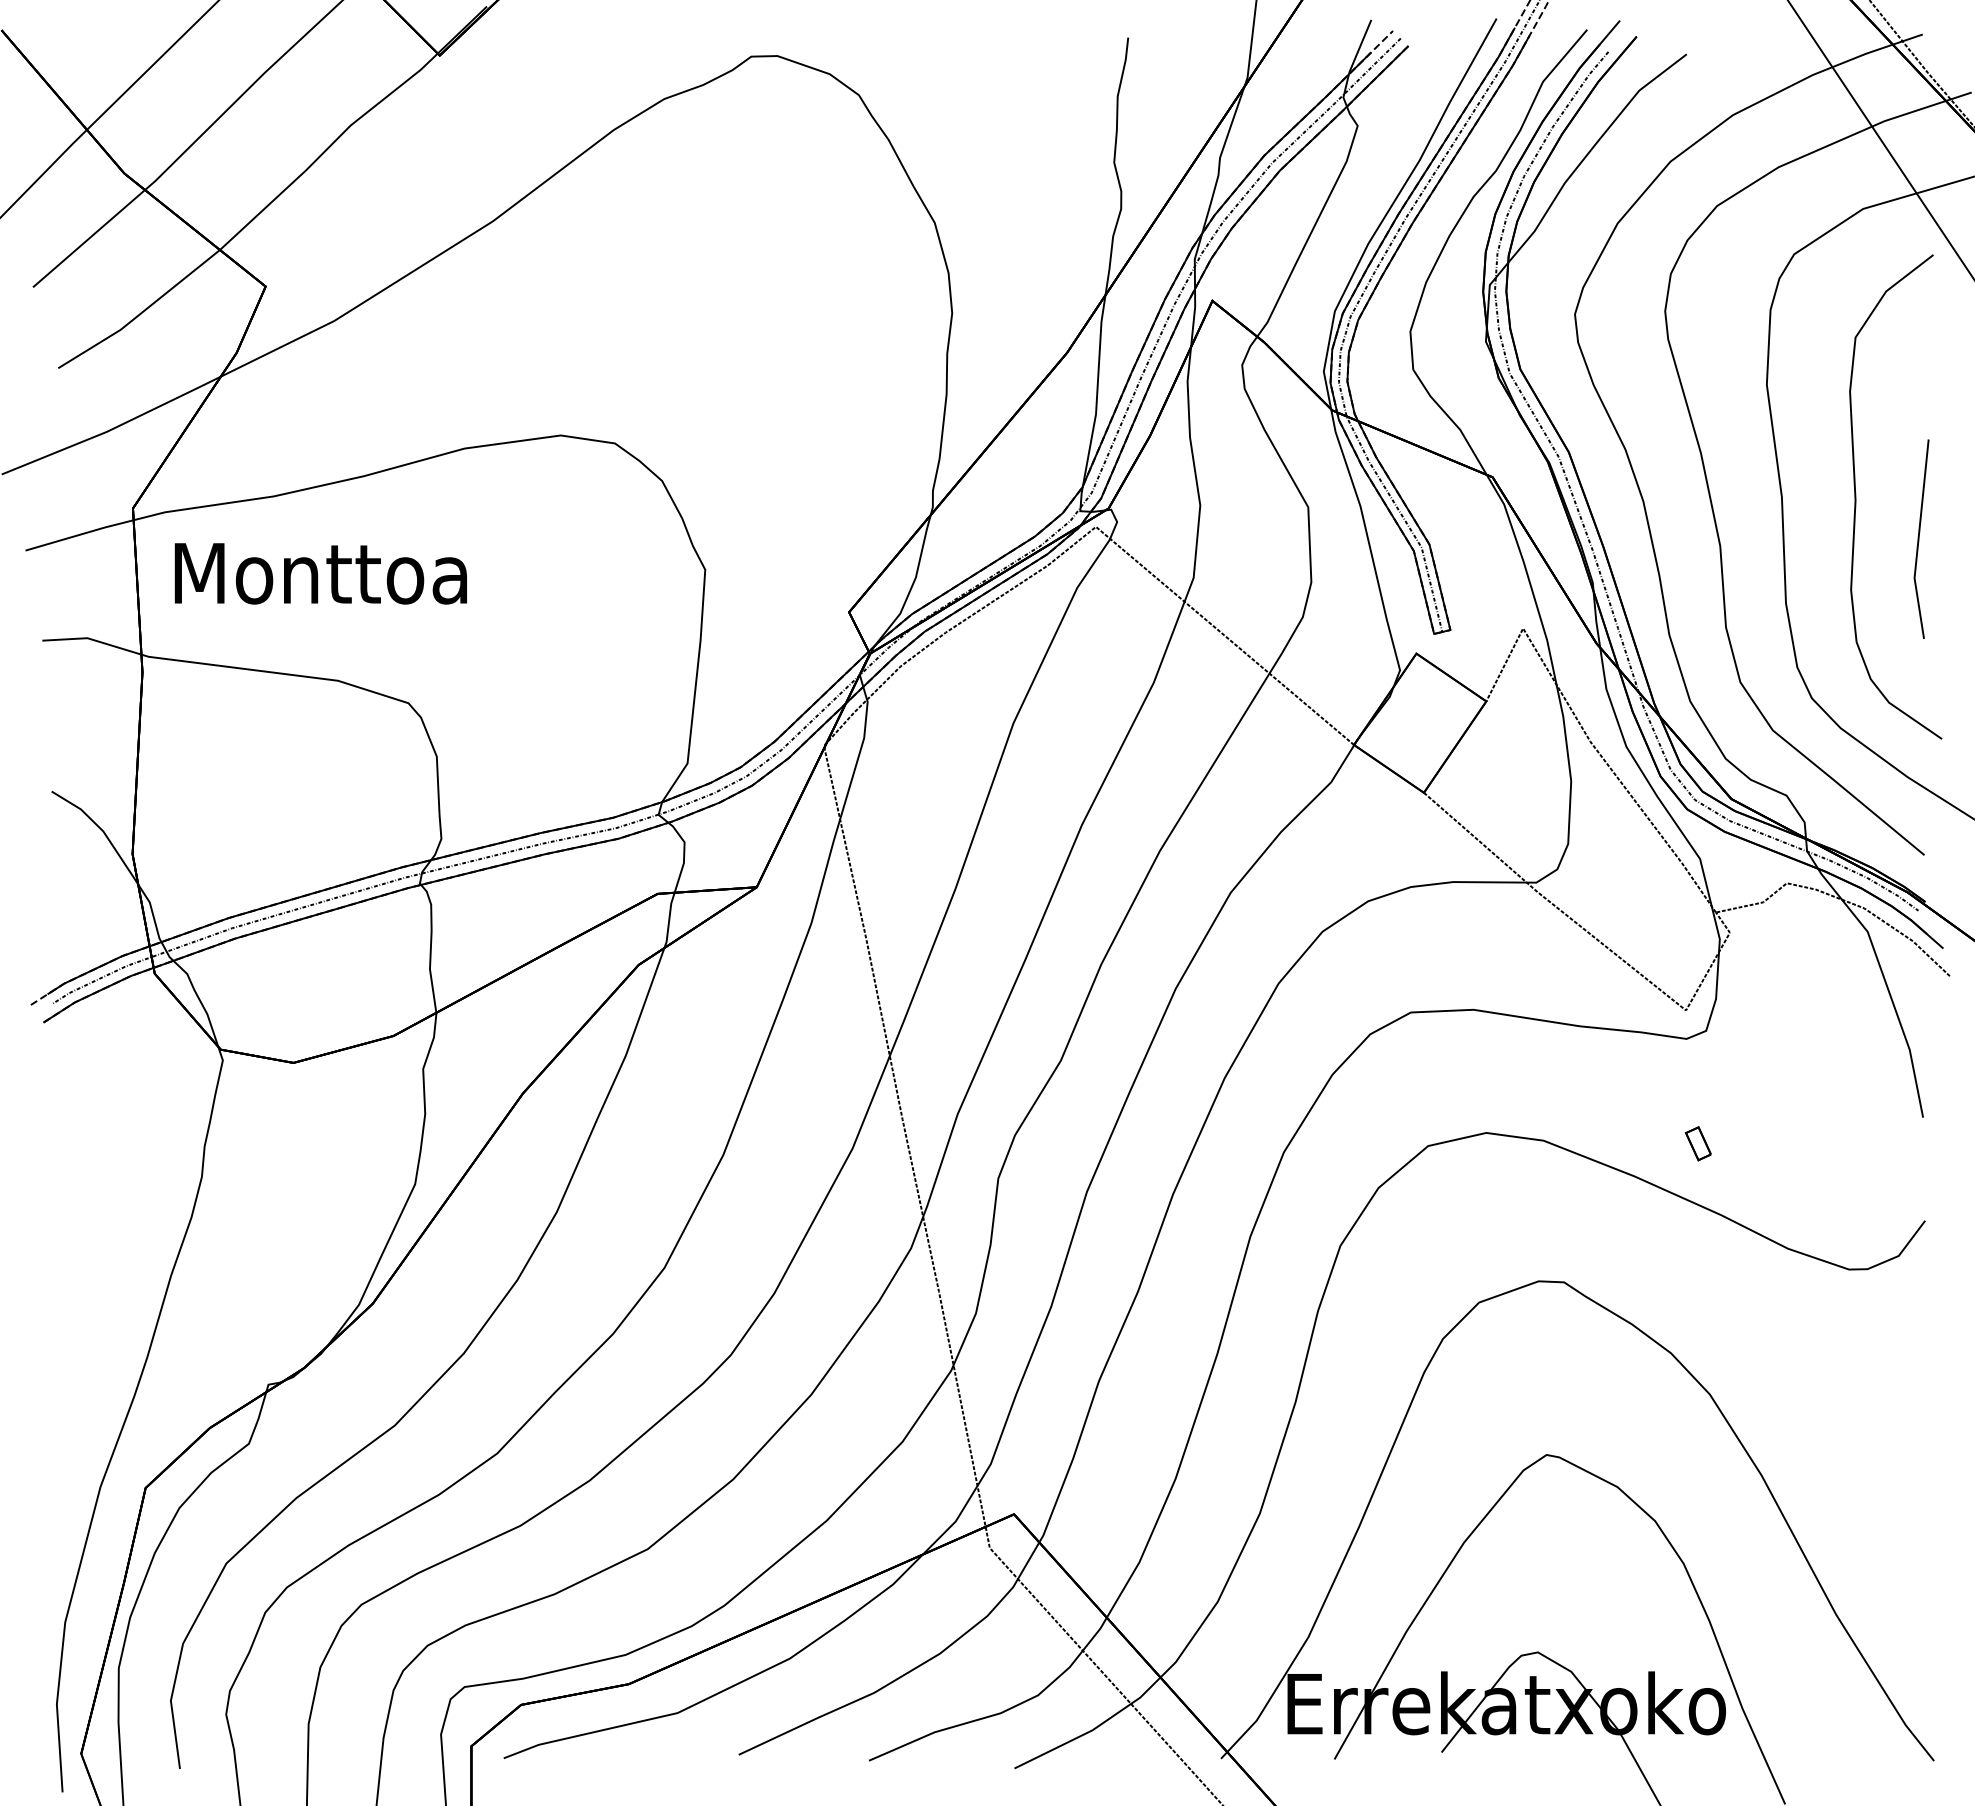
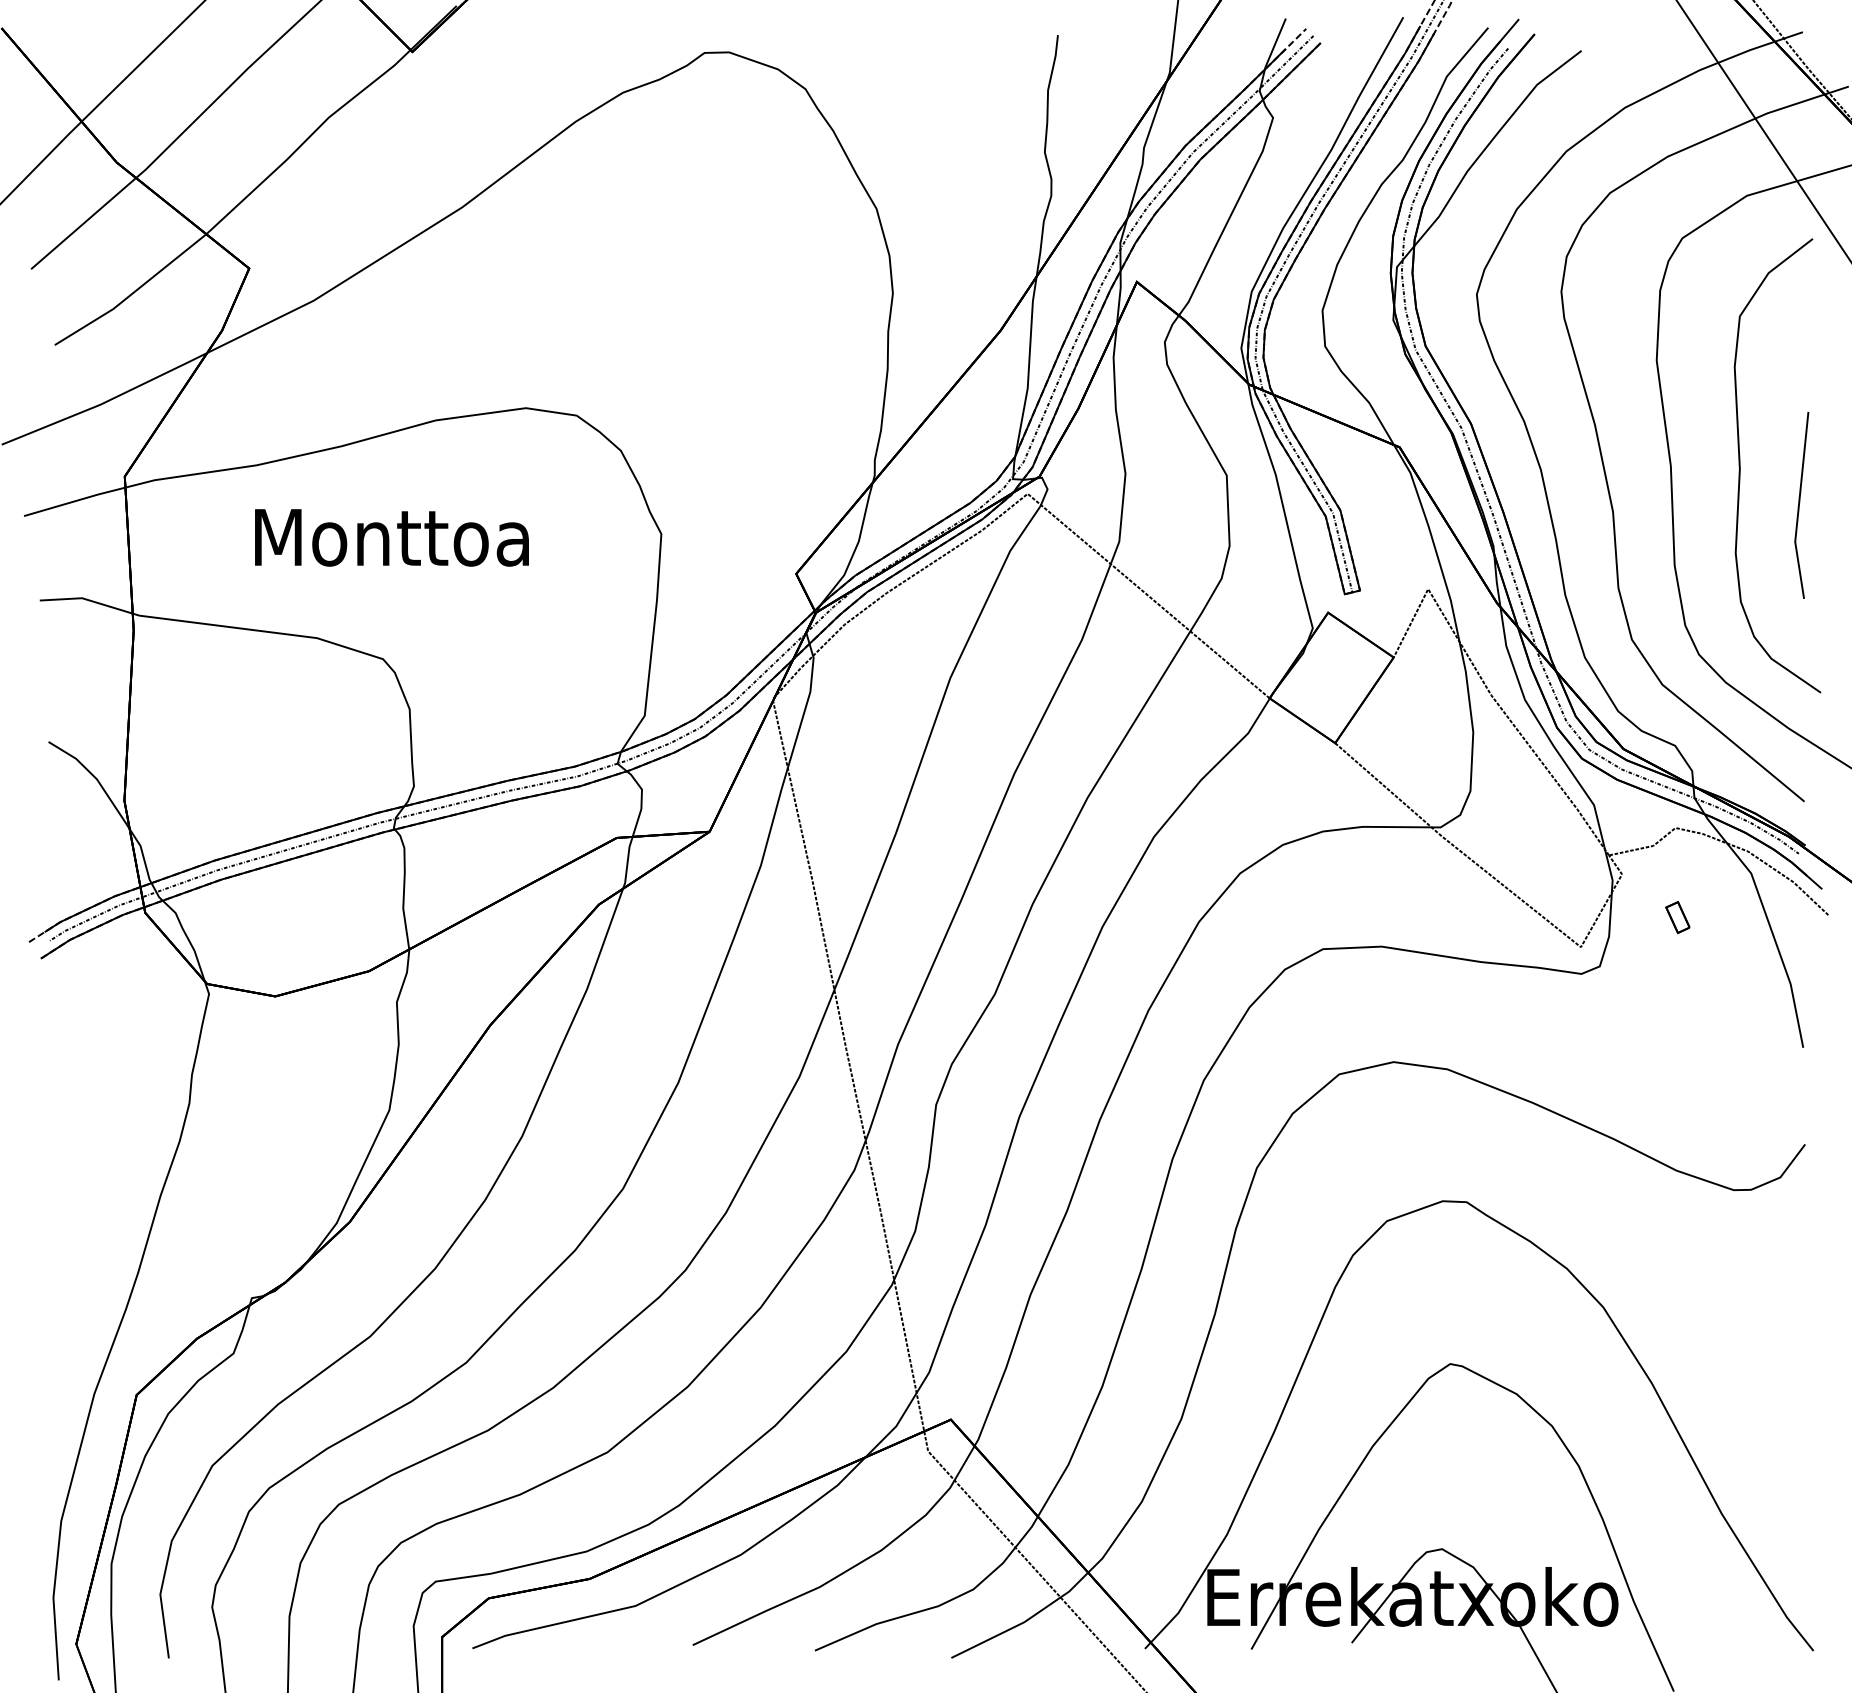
text: (320, 573) -> (391, 537), moved
part: (1697, 1143) -> (1677, 917), moved

